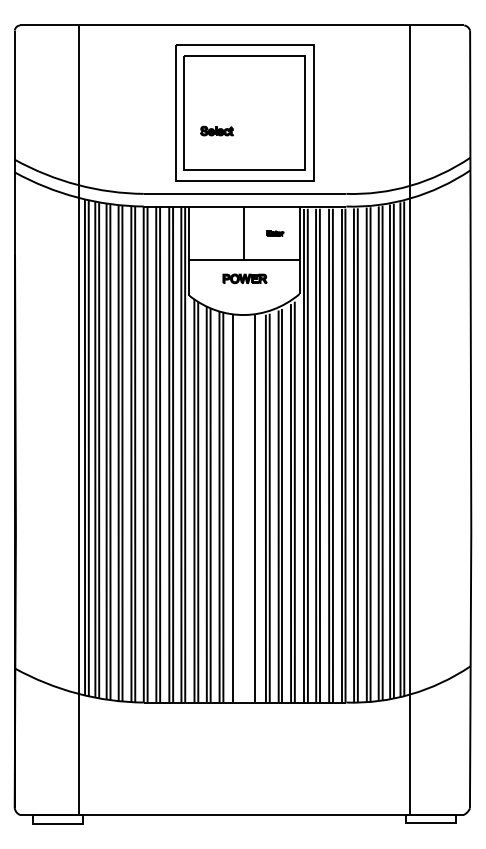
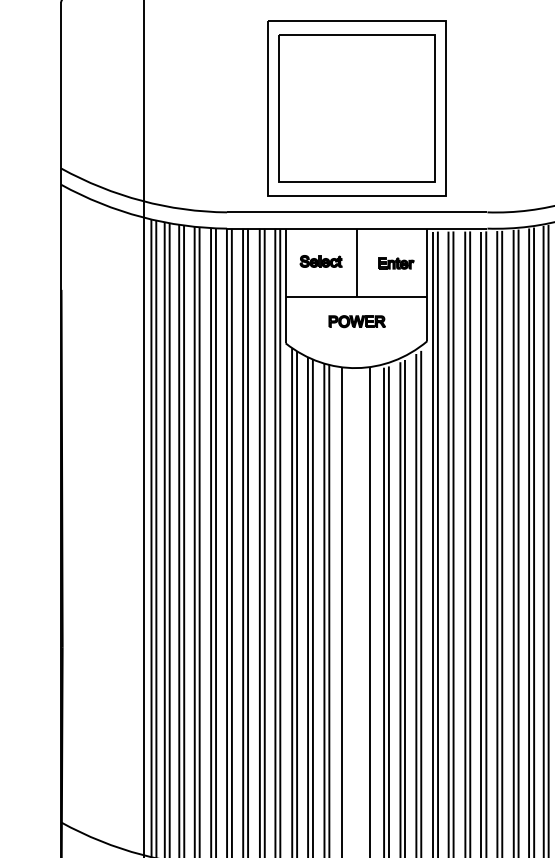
part: (216, 130) -> (320, 260), moved
part: (275, 233) -> (396, 263), size x1.67

